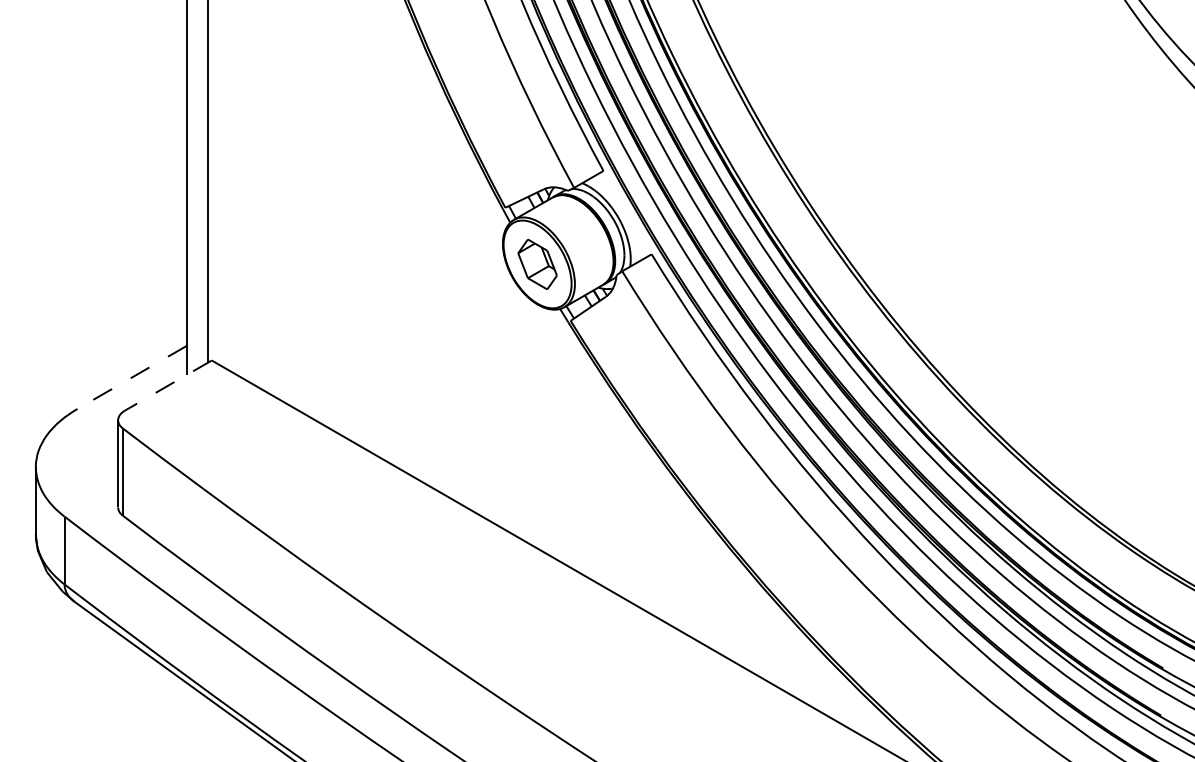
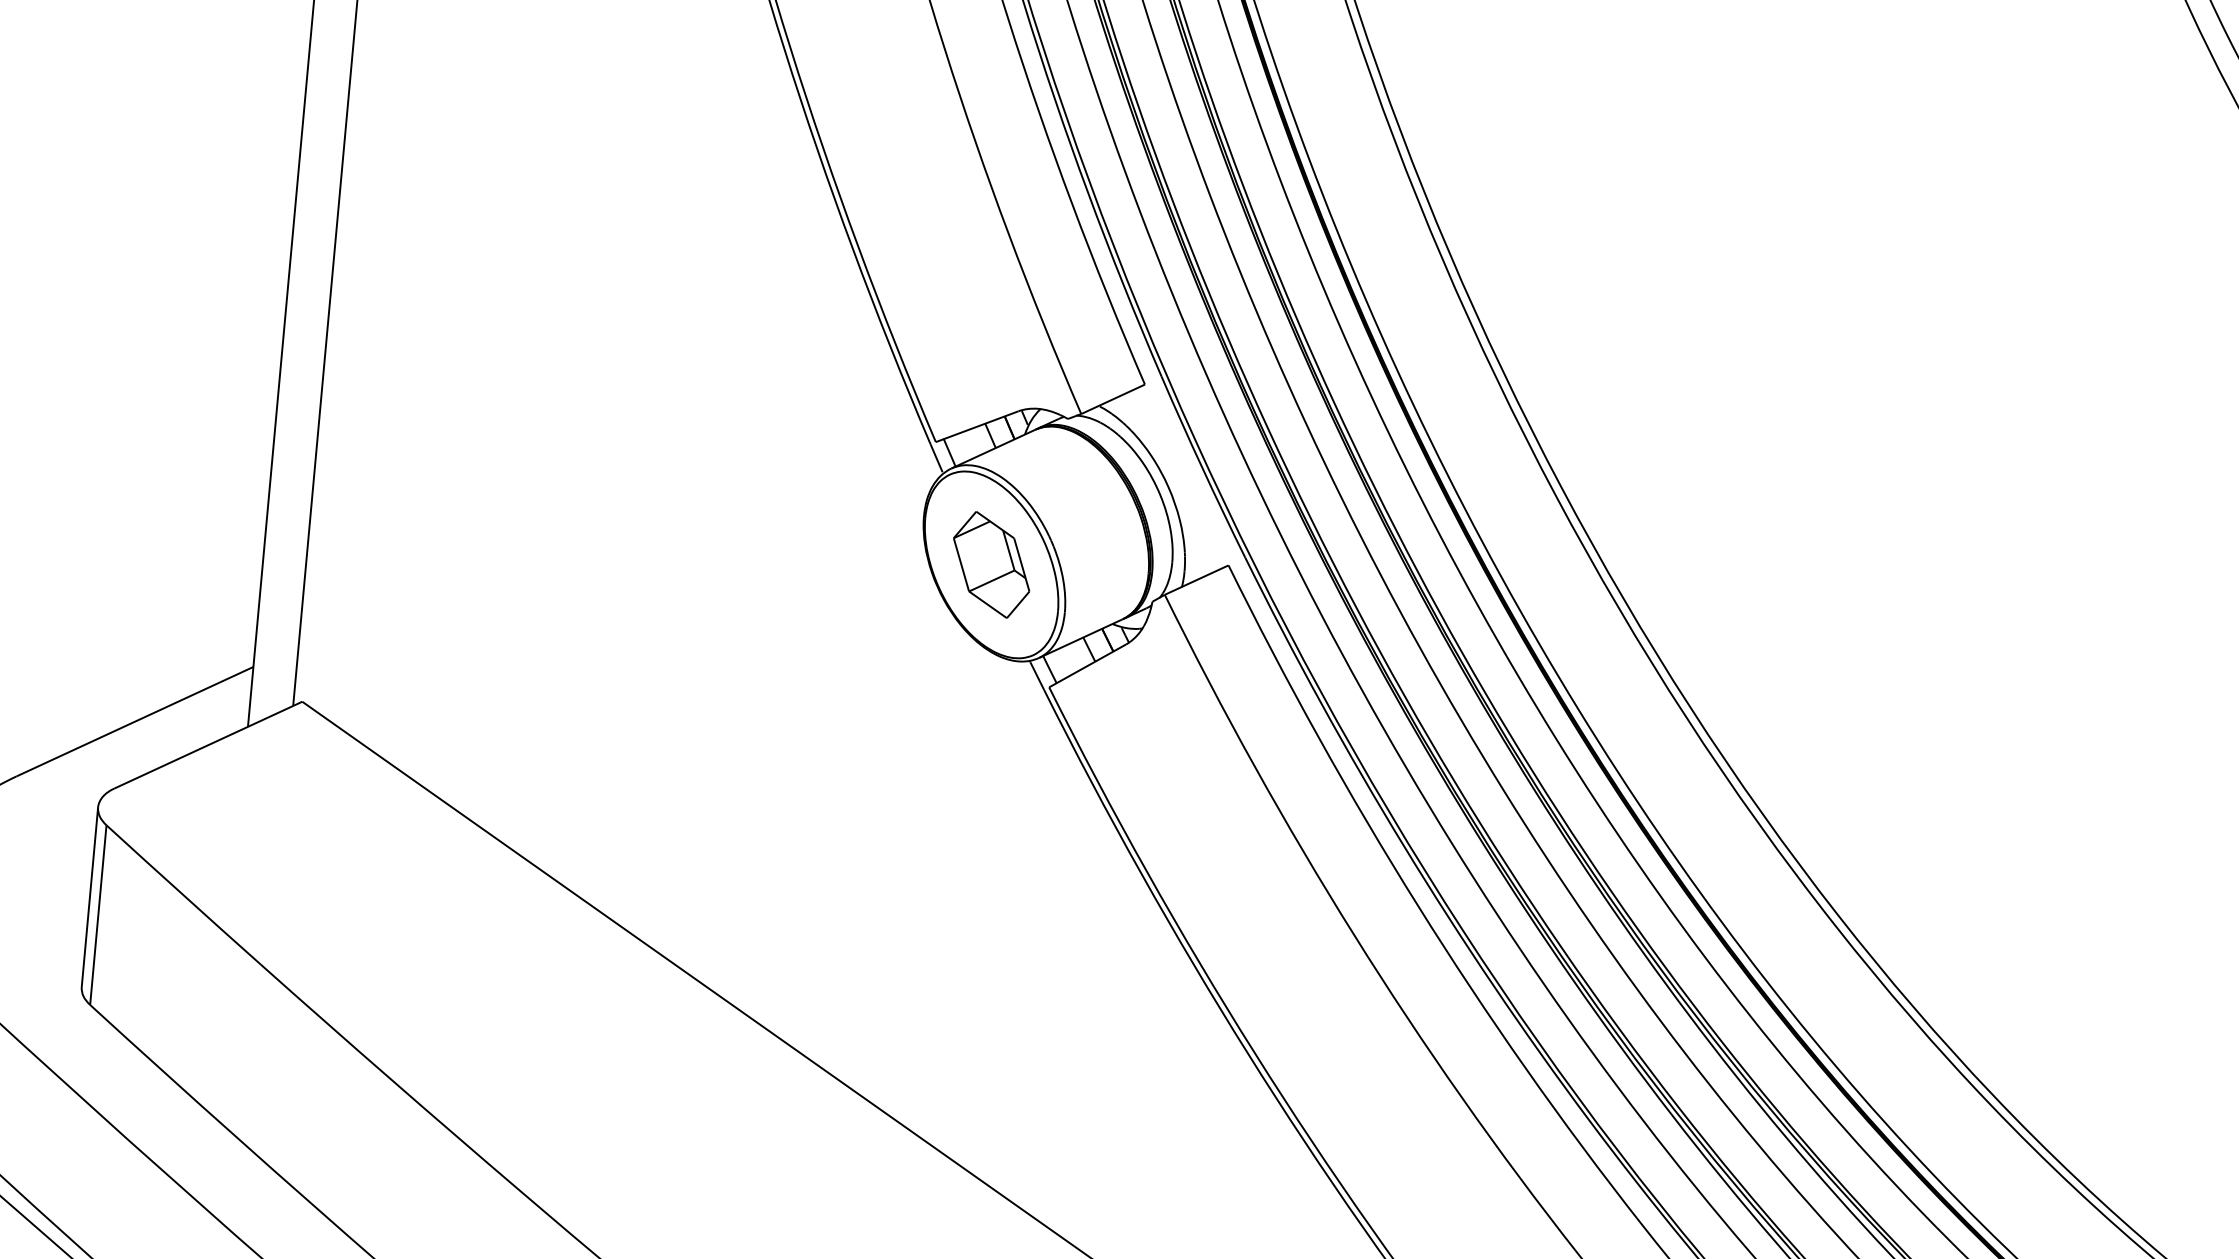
line: (131, 377) -> (133, 721), dashed -> solid
line: (168, 385) -> (208, 745), dashed -> solid

